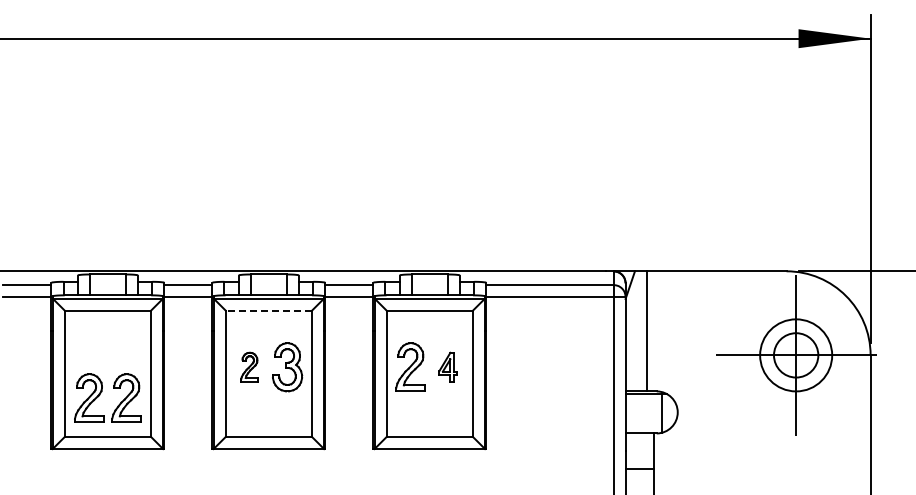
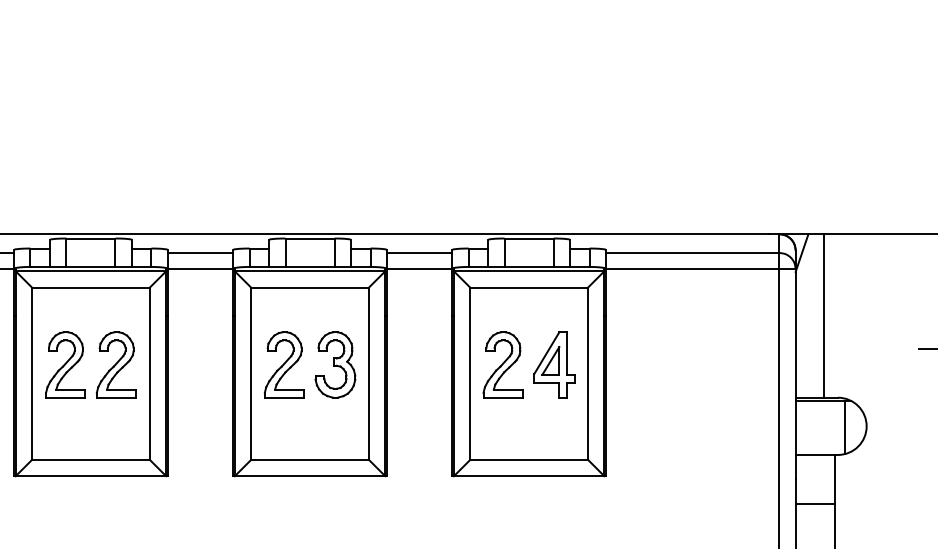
line: (268, 310) -> (309, 287), dashed -> solid
part: (249, 366) -> (283, 363), size x1.67
part: (447, 366) -> (553, 363), size x1.67
part: (101, 393) -> (82, 358), moved

